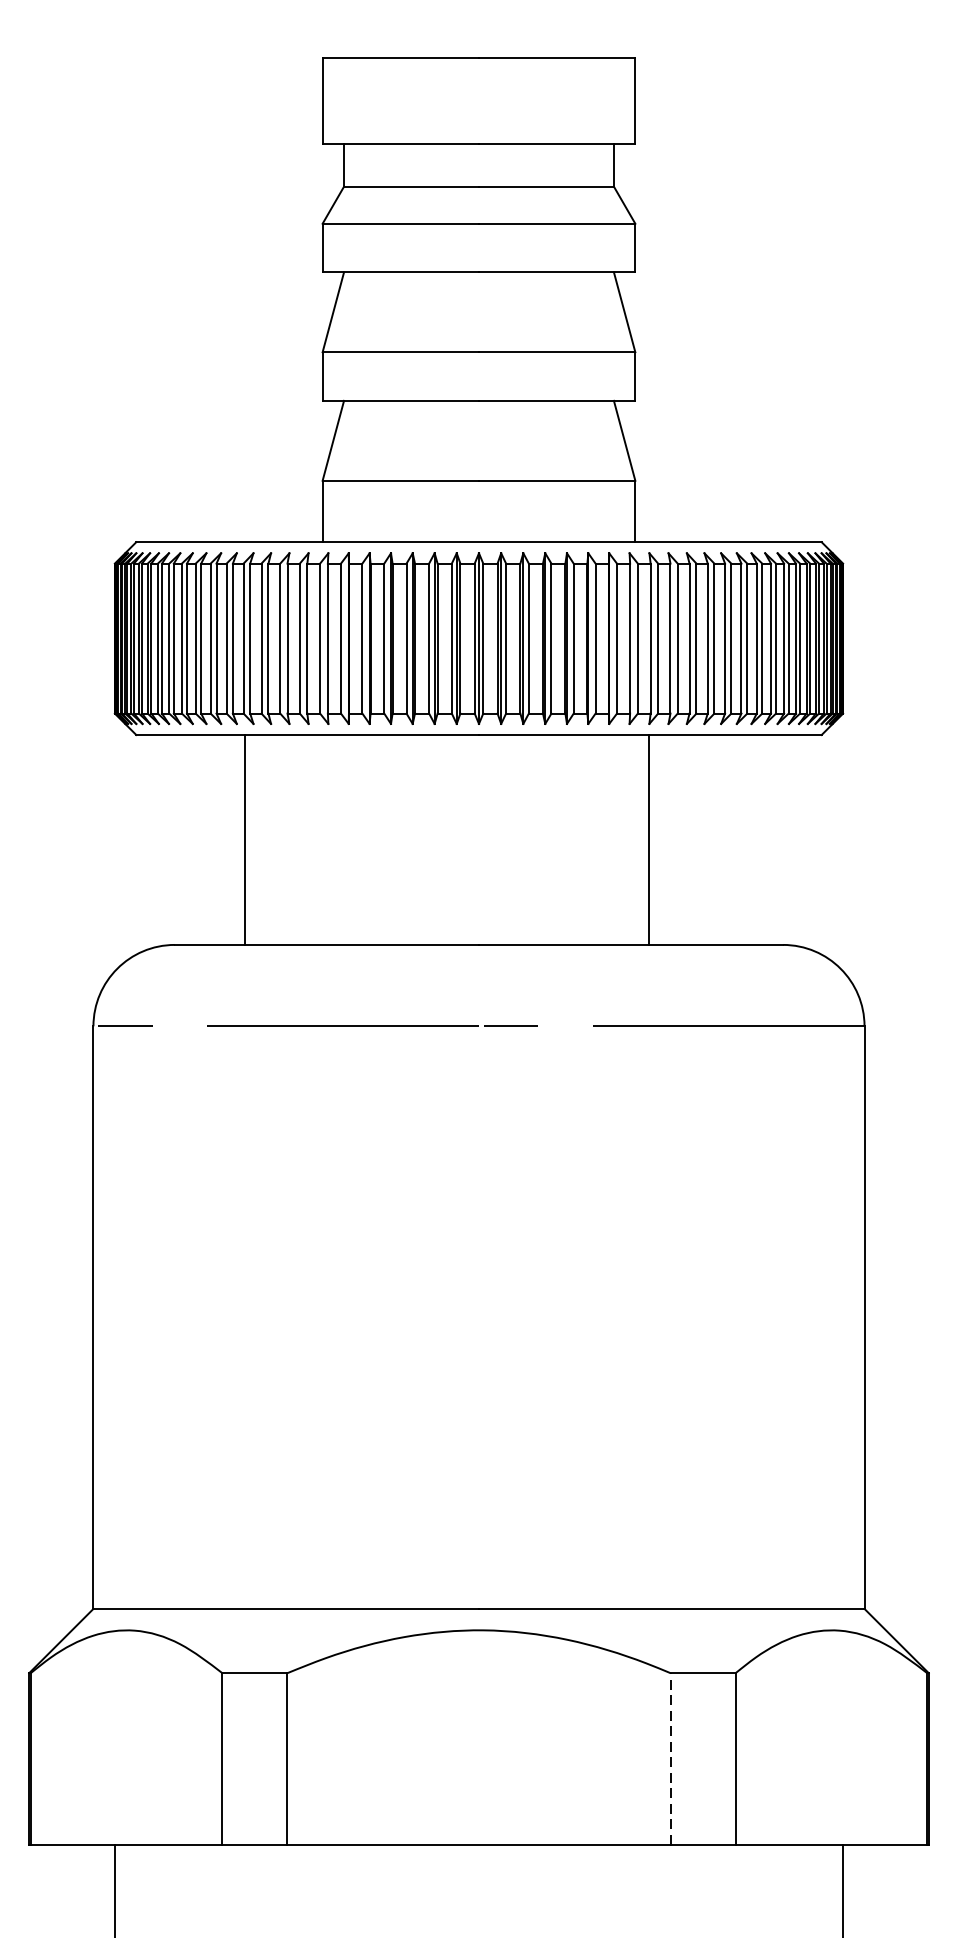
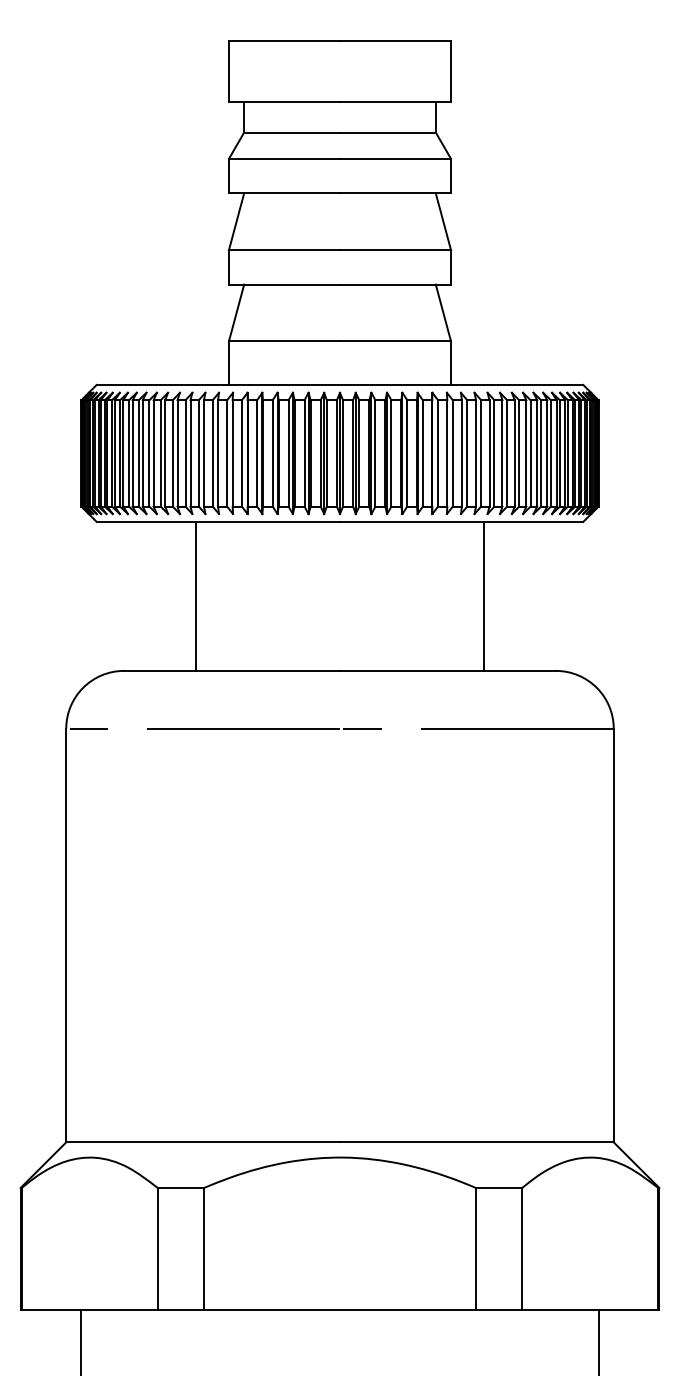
line: (244, 838) -> (195, 595), moved
line: (648, 838) -> (484, 595), moved
line: (671, 1758) -> (476, 1248), dashed -> solid

